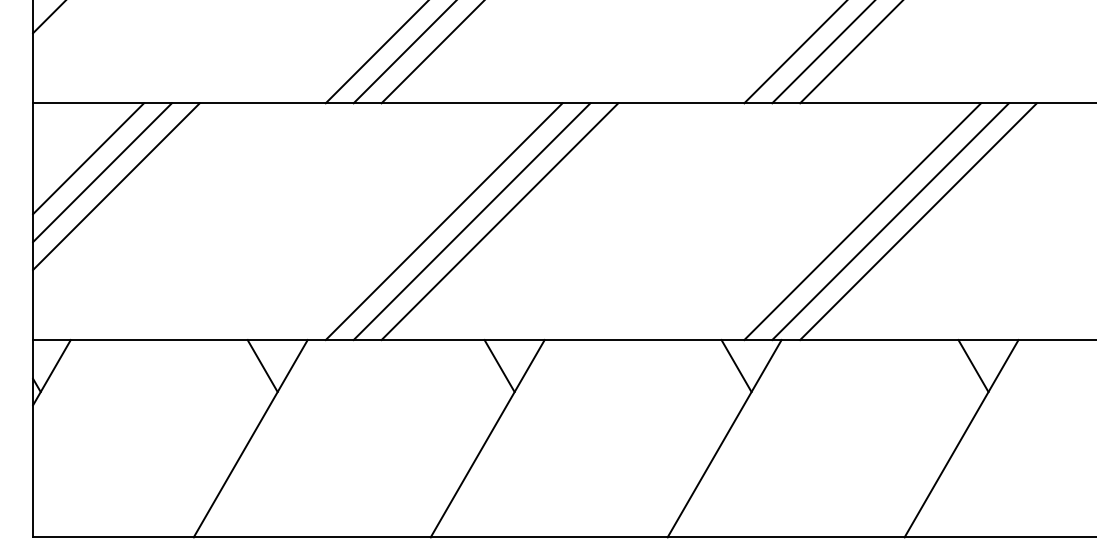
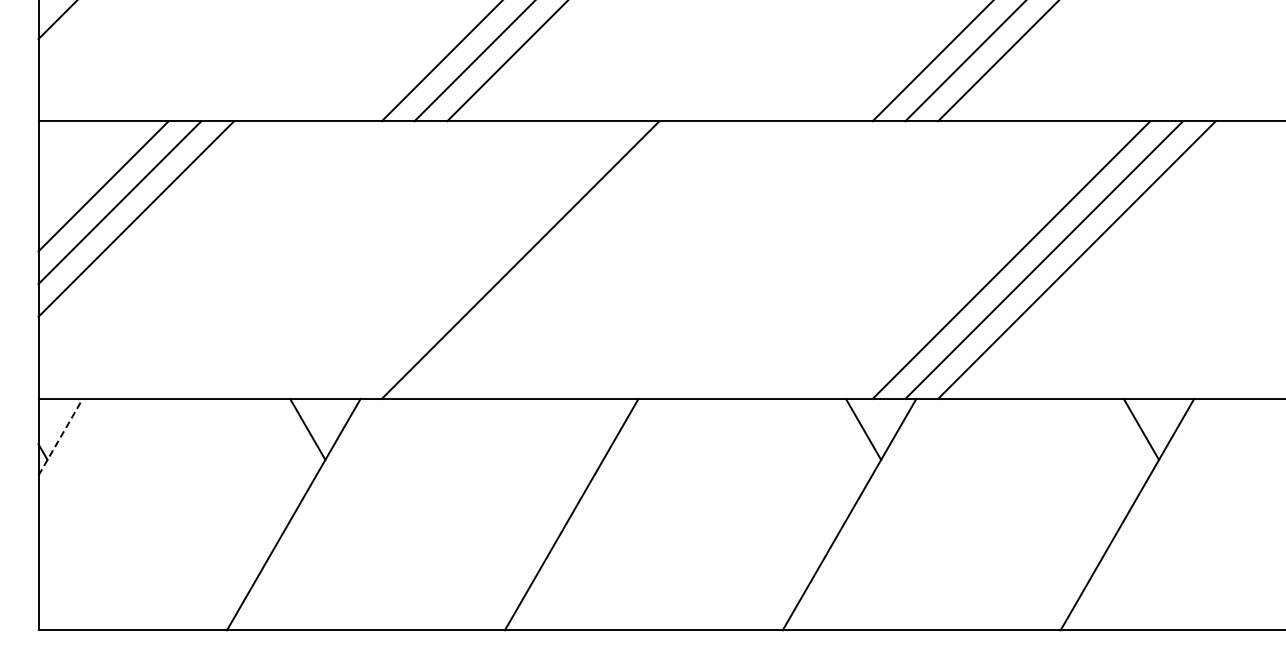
line: (472, 221) -> (553, 259), removed
line: (499, 221) -> (585, 259), removed
line: (499, 365) -> (585, 428), removed
line: (51, 372) -> (60, 436), solid -> dashed

